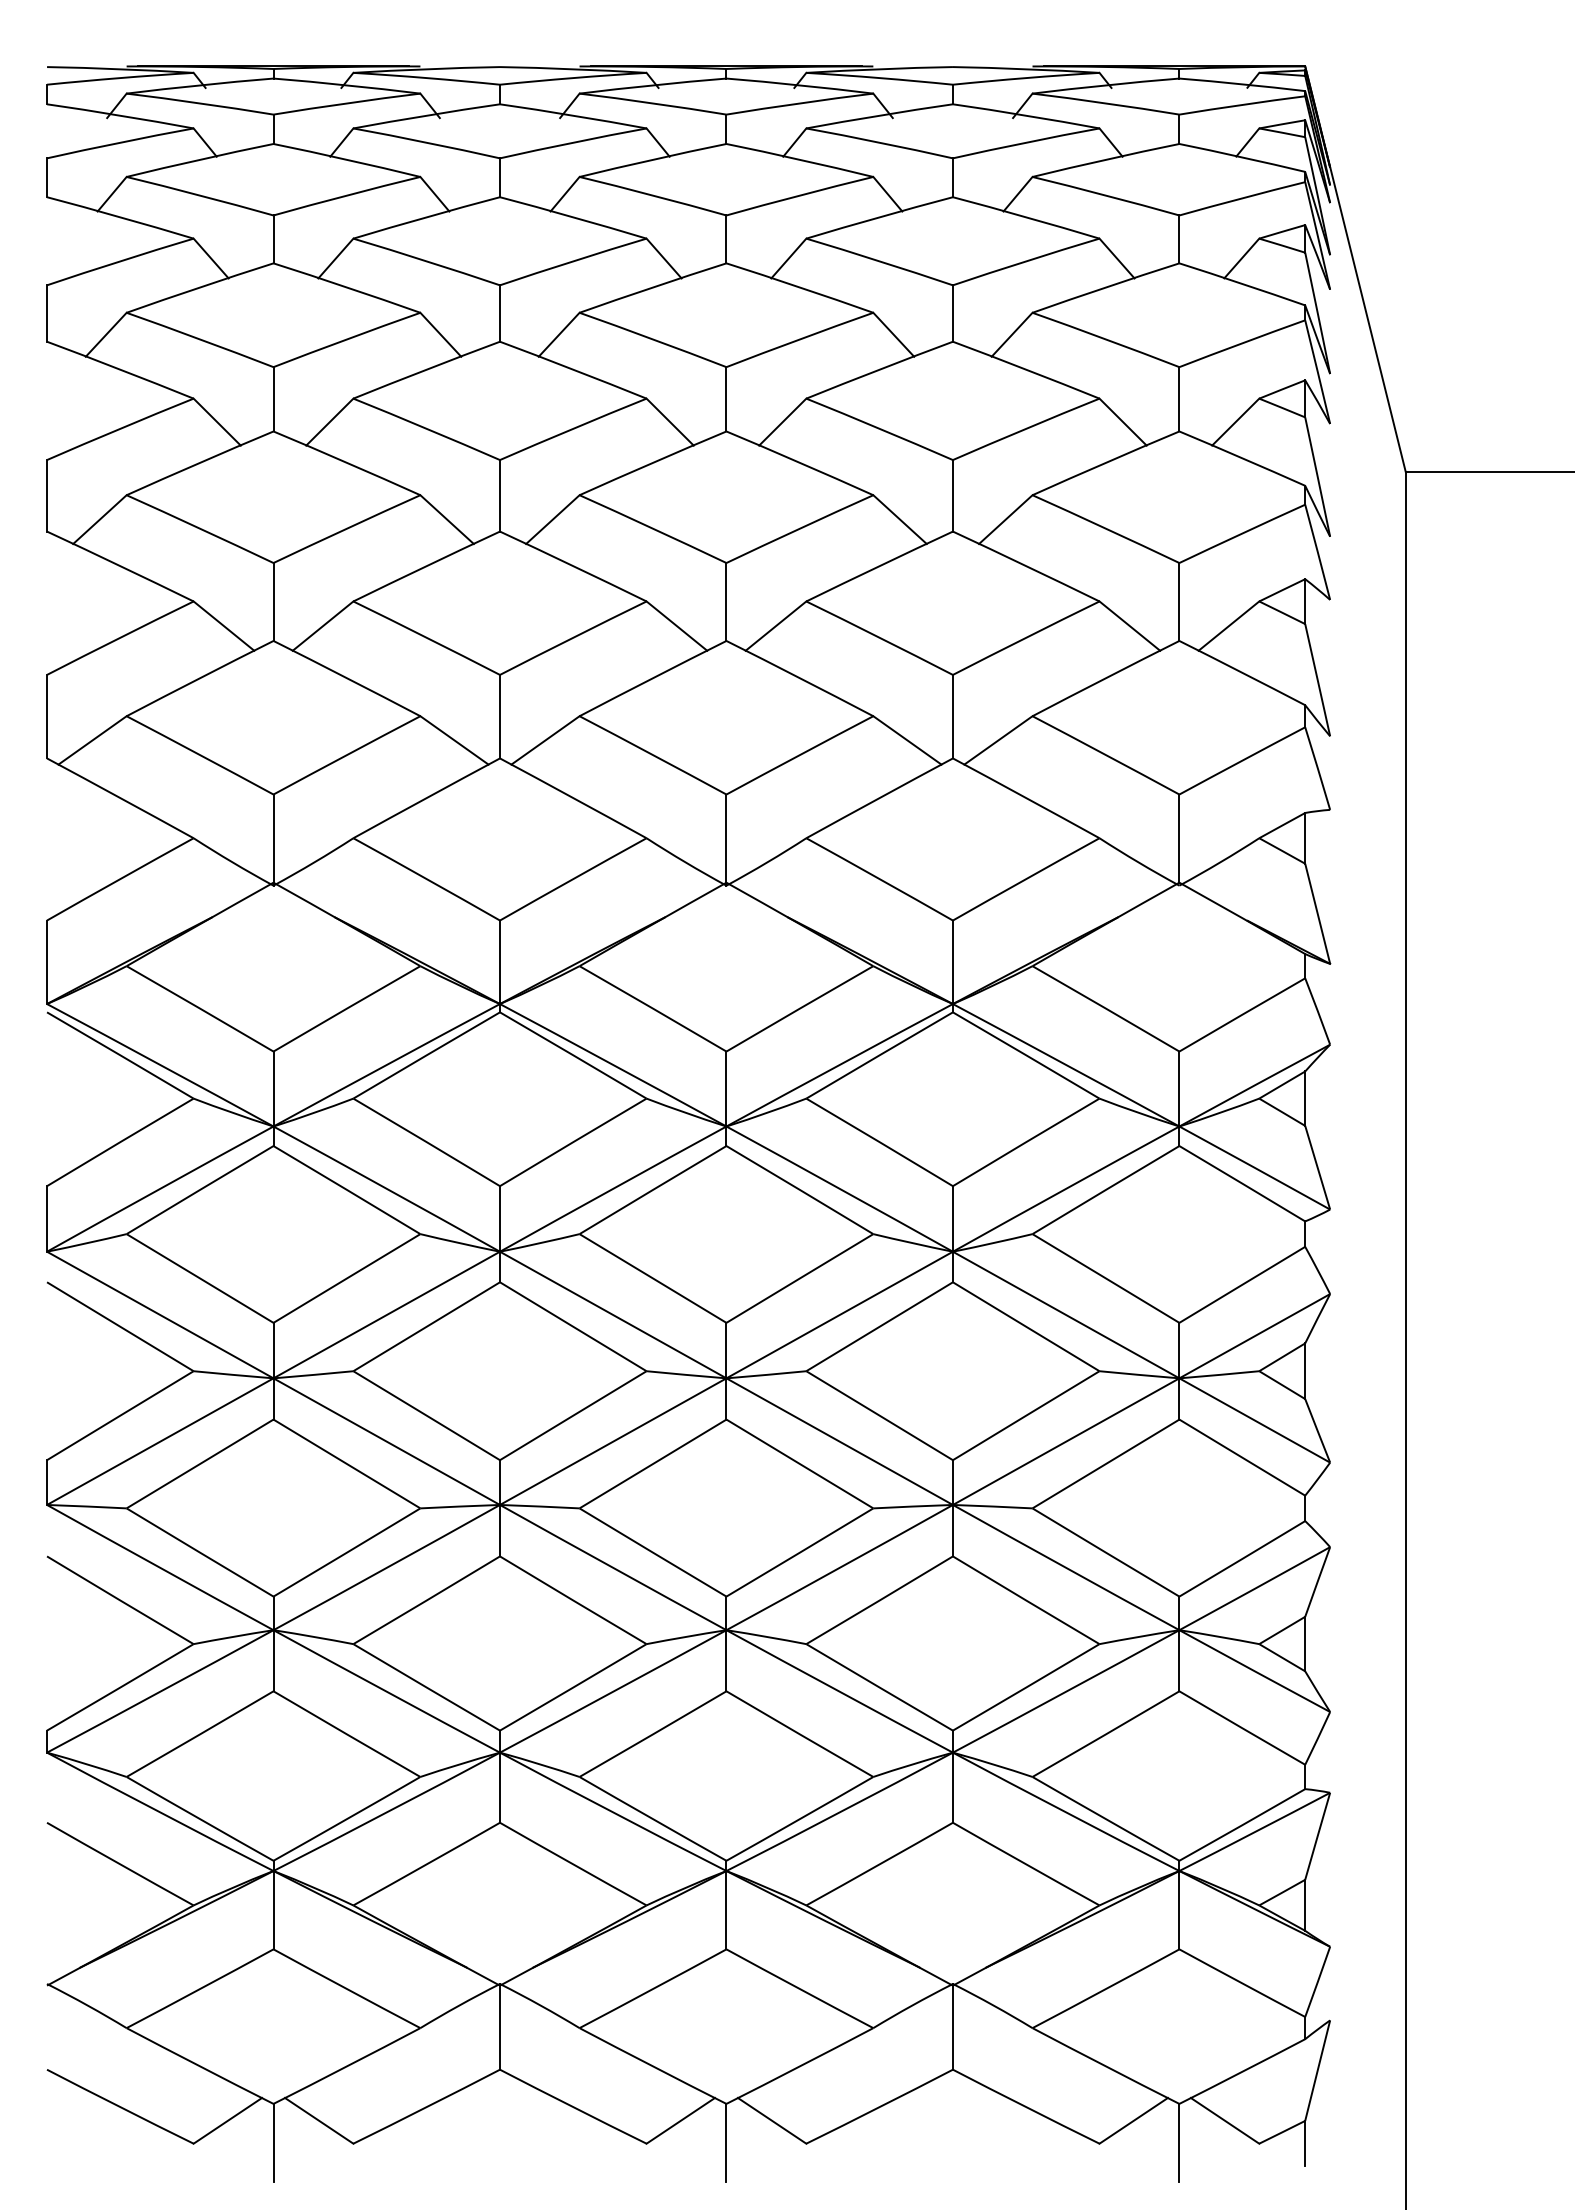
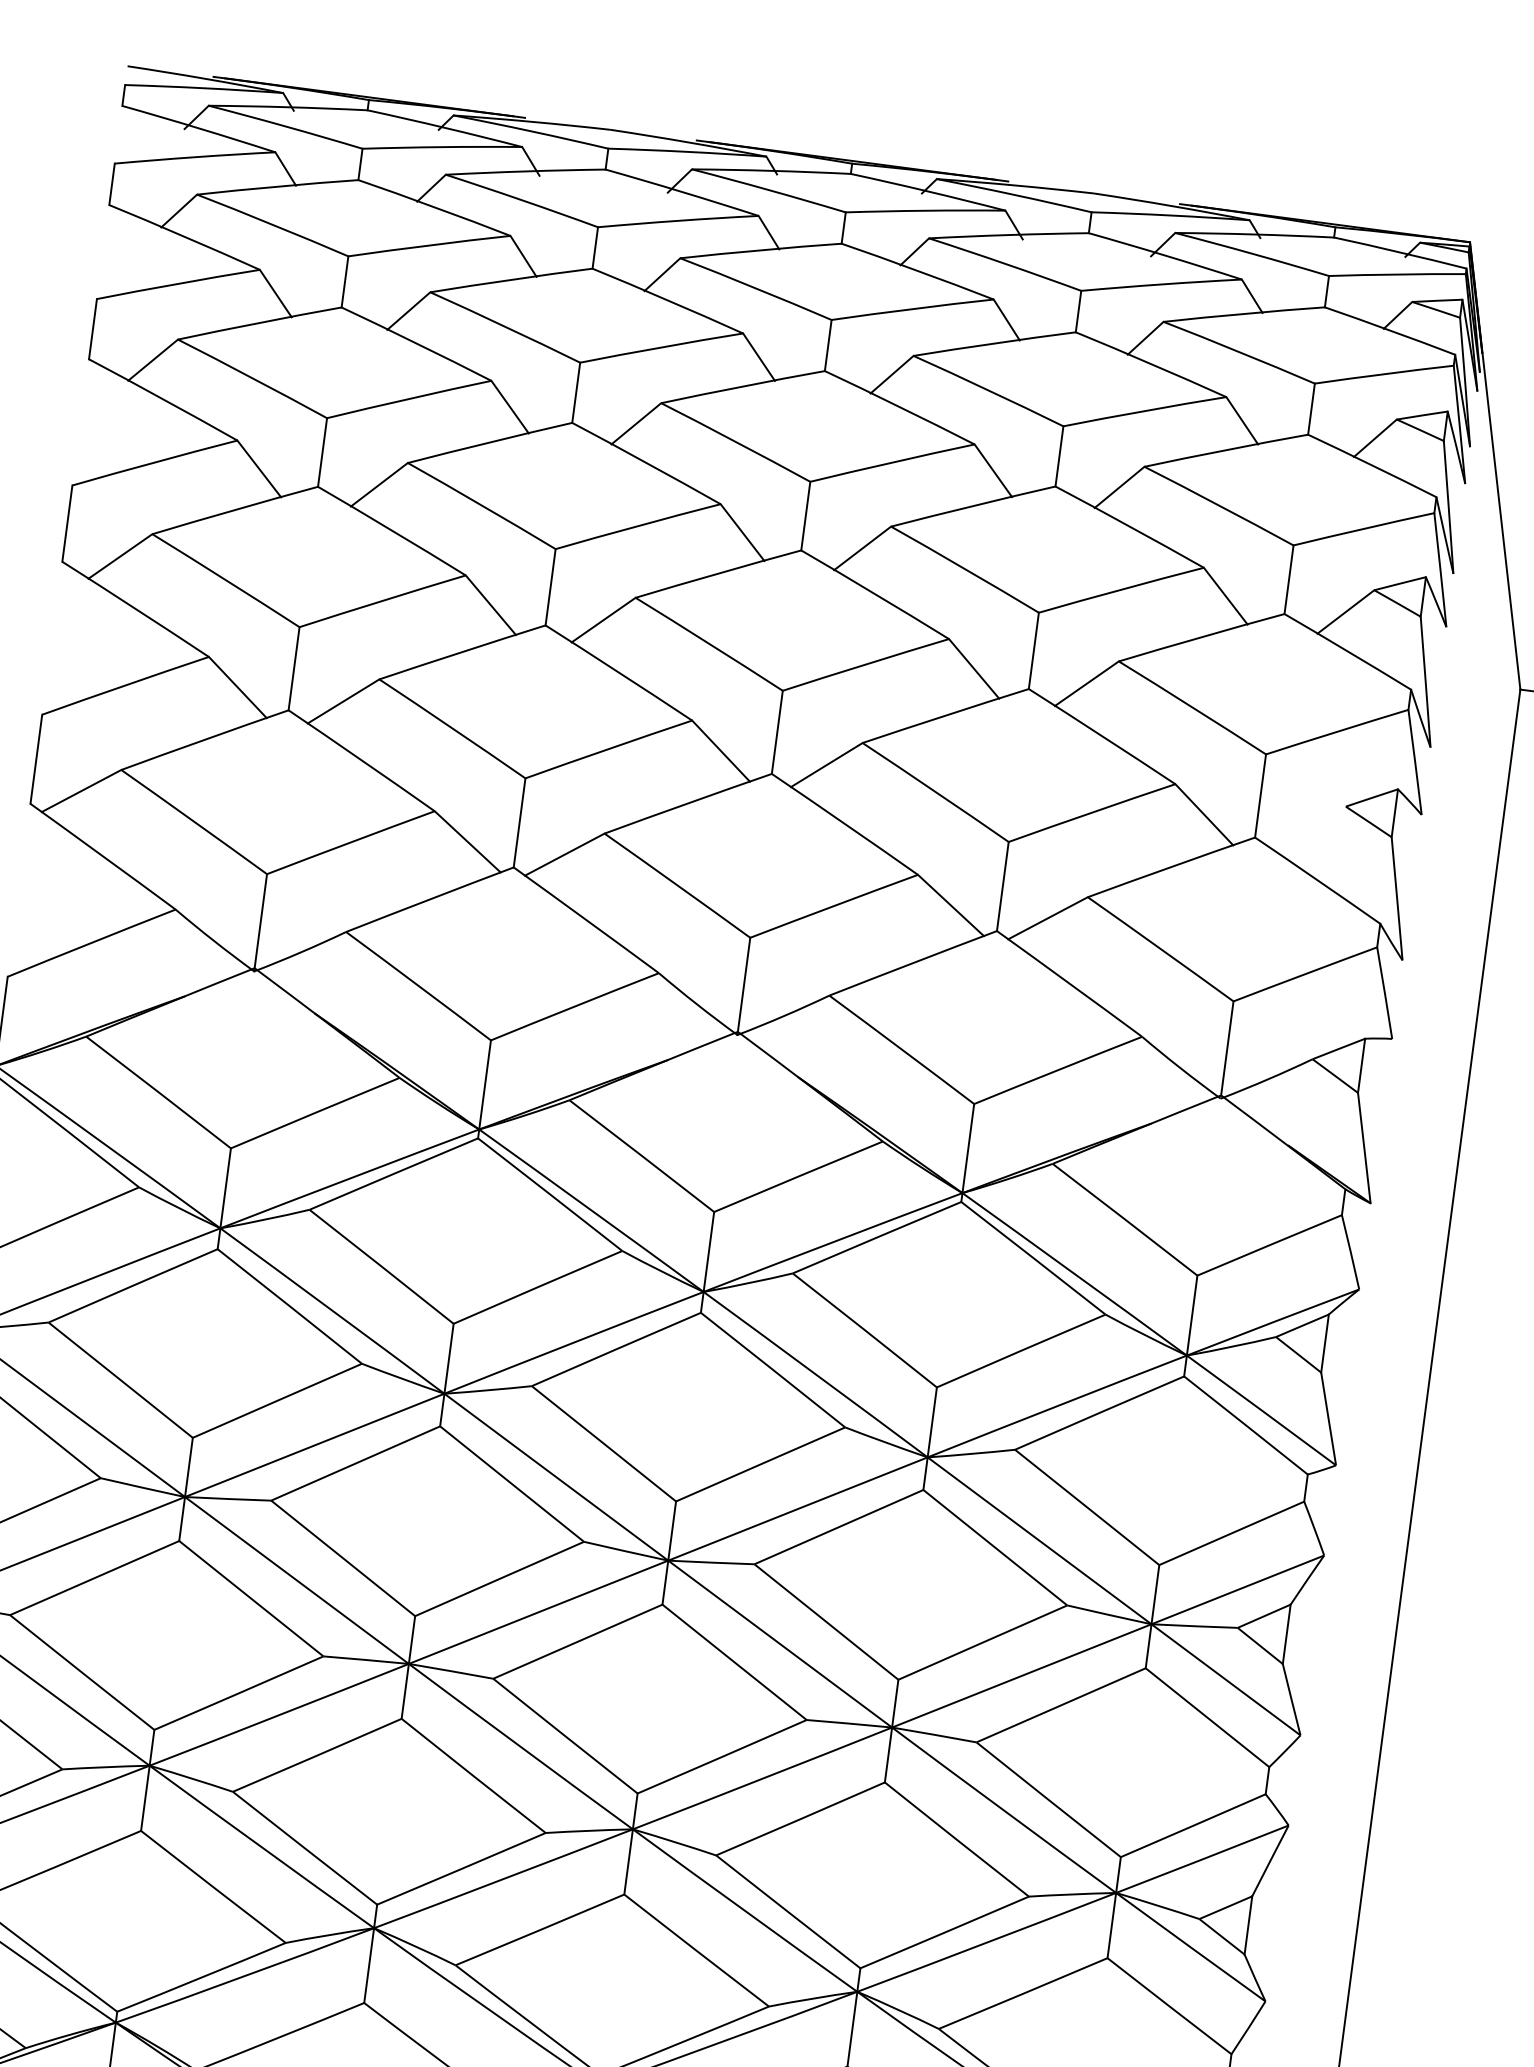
line: (1228, 625) -> (1309, 827), removed

